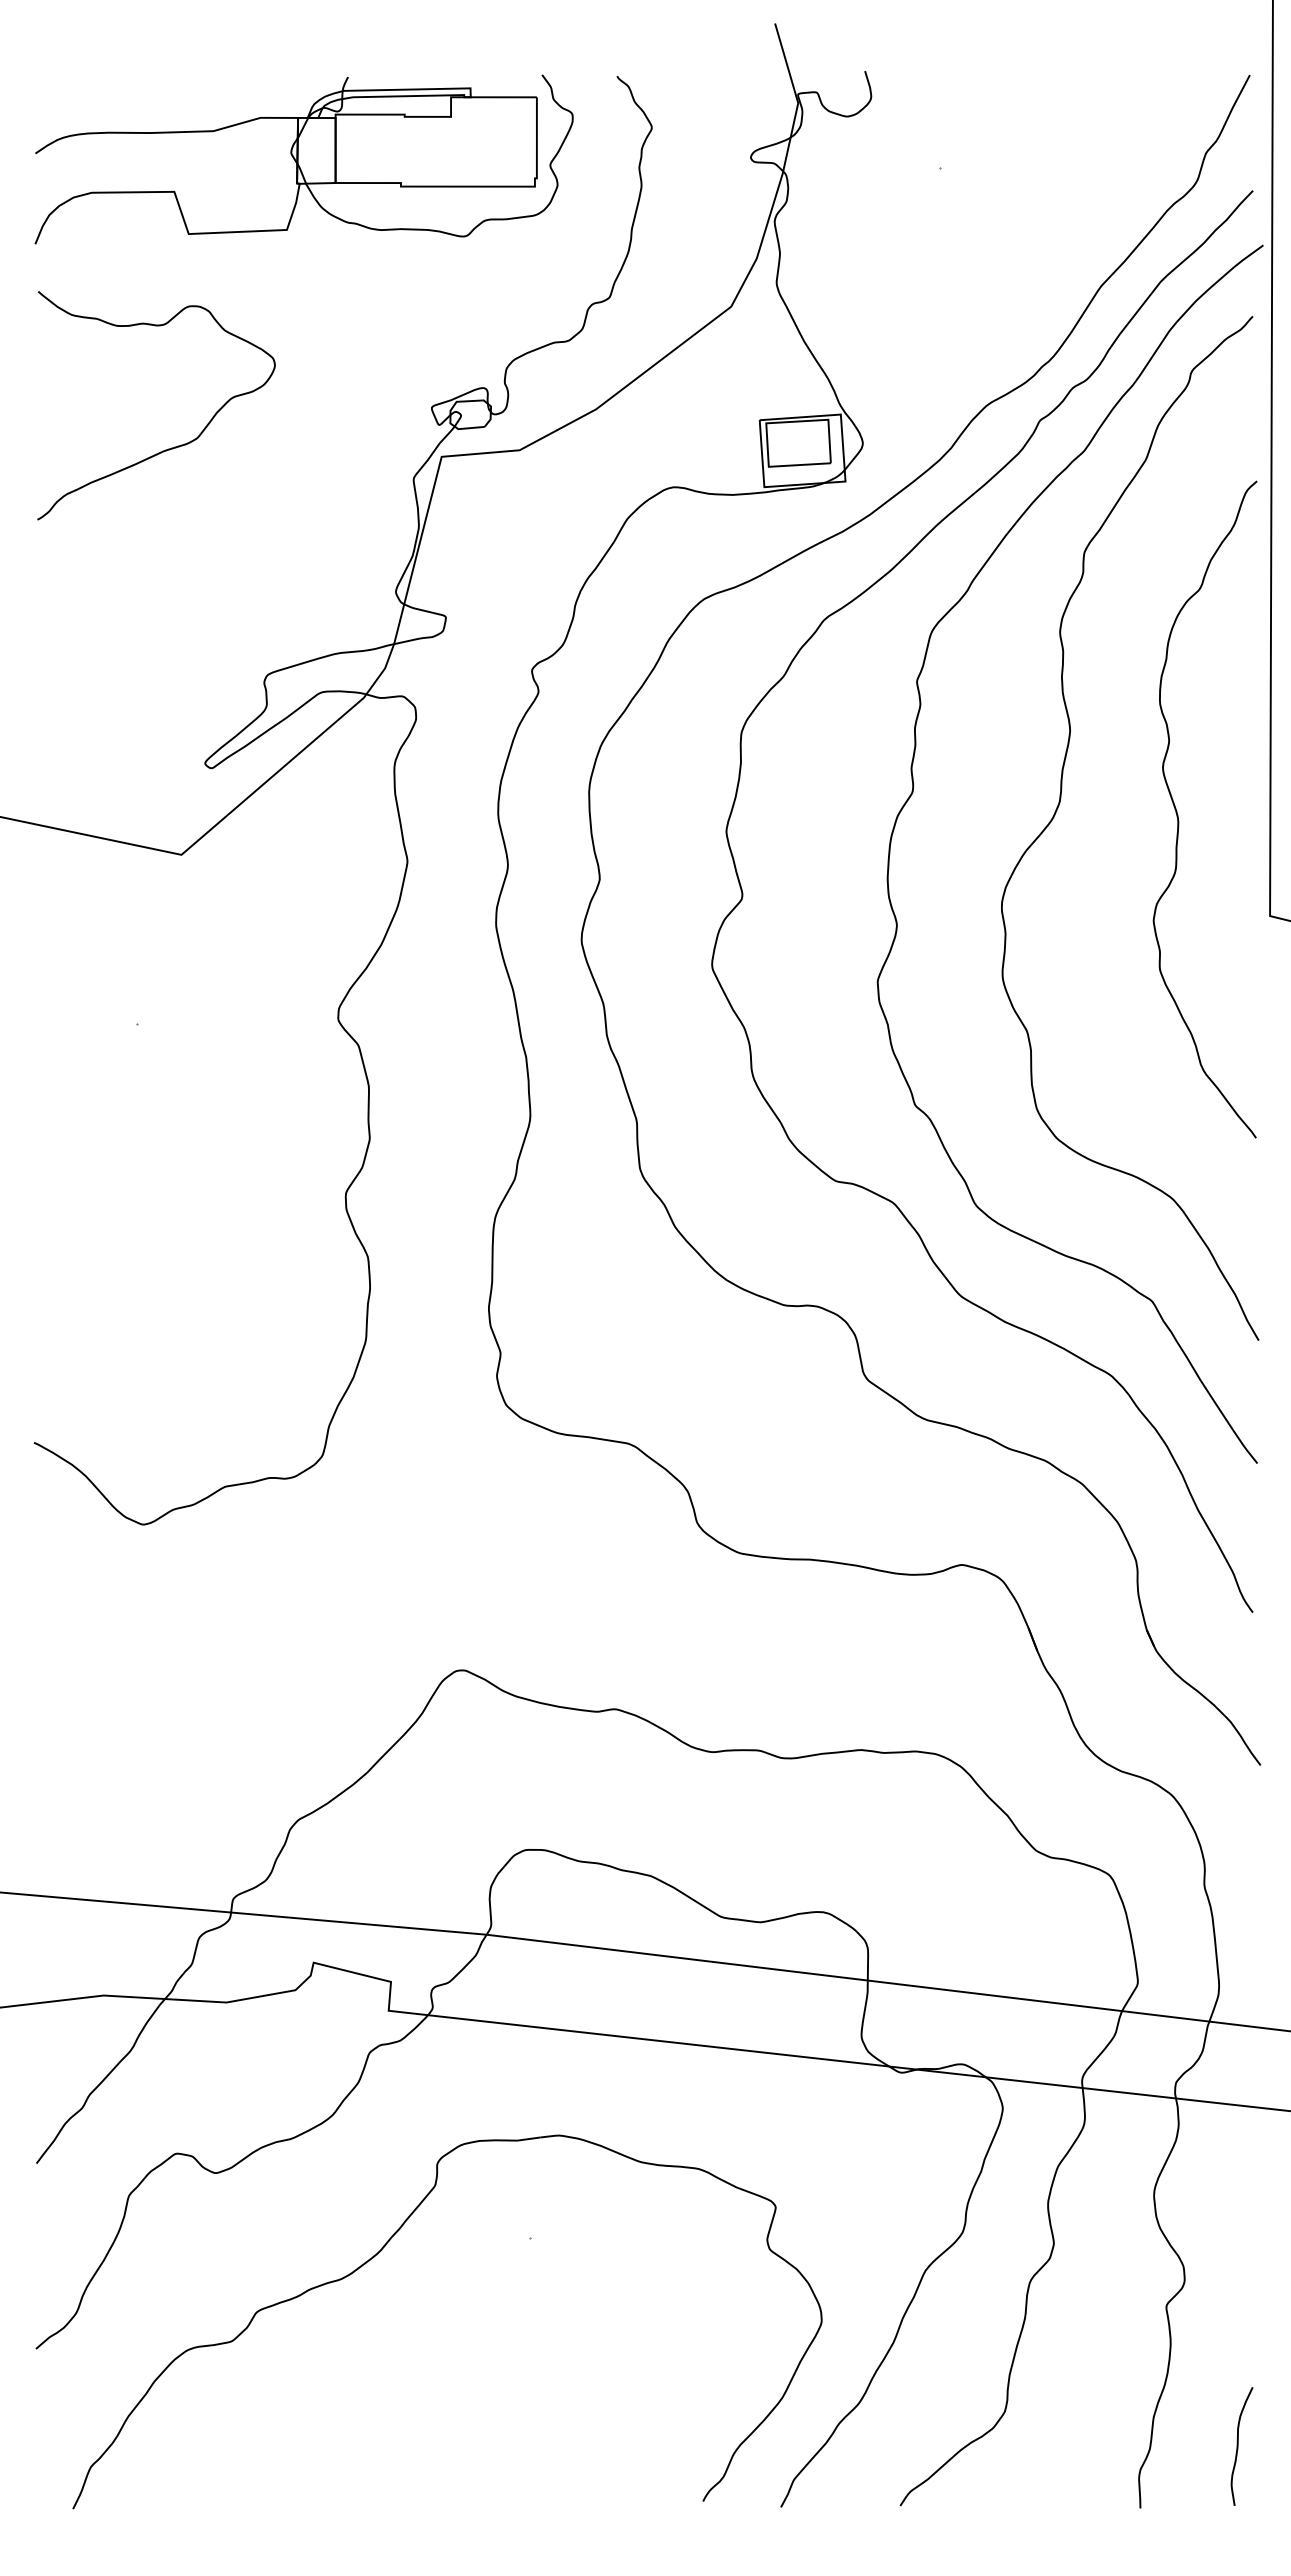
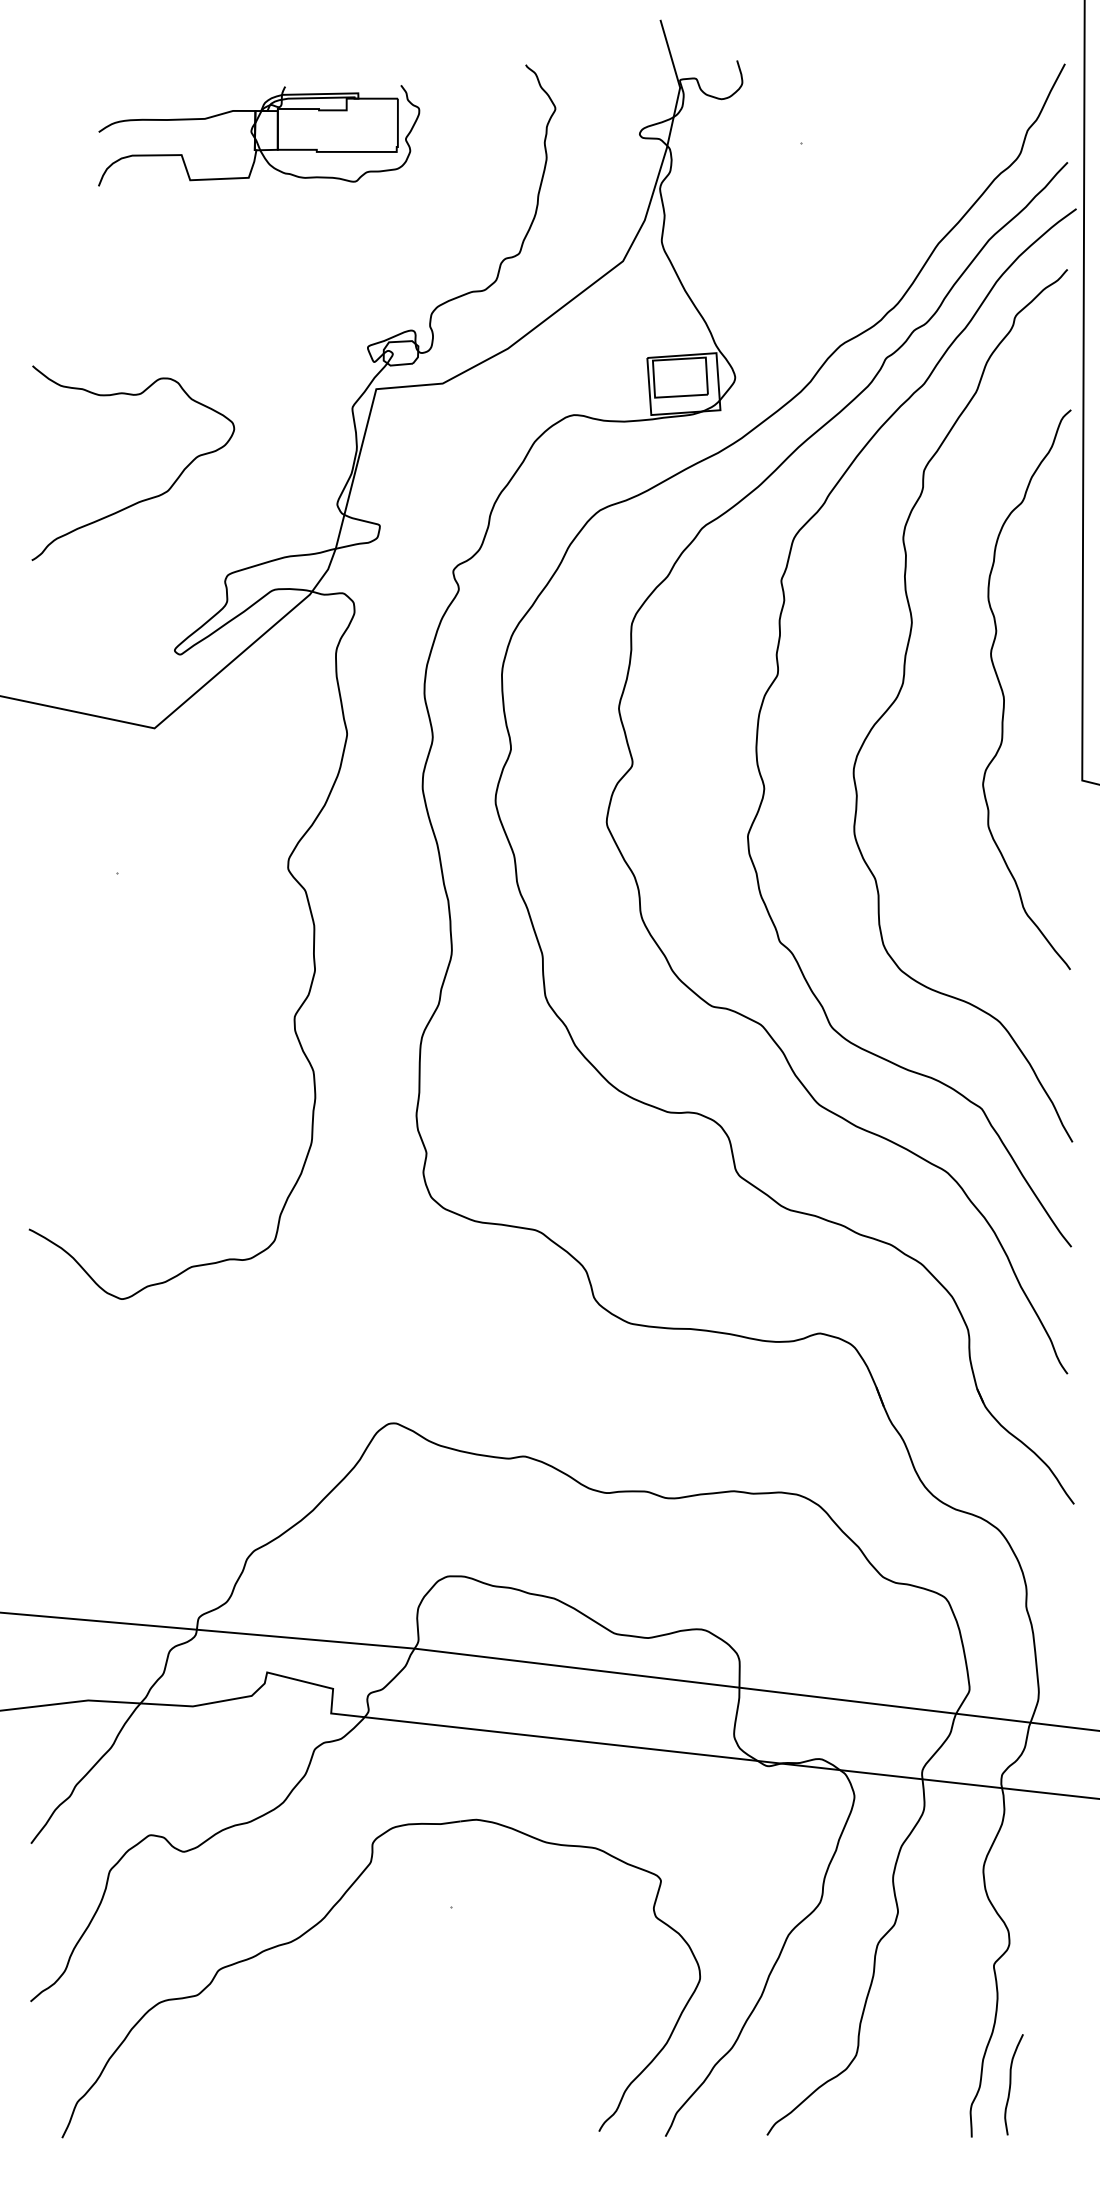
part: (303, 159) -> (258, 135), size x0.7
curve: (171, 447) -> (146, 498), moved
curve: (1238, 2446) -> (1011, 2084), moved

